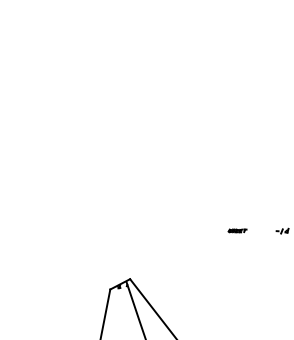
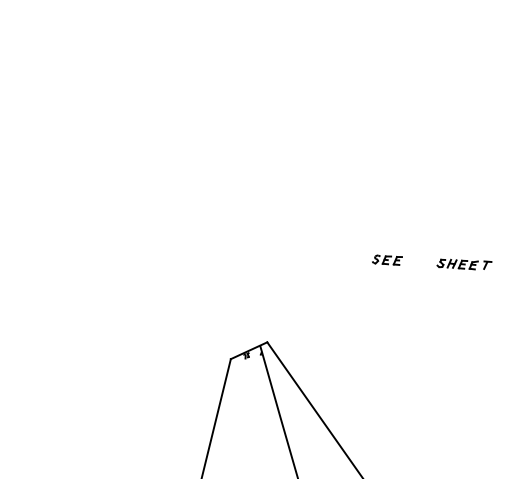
part: (194, 230) -> (386, 260), added
part: (237, 230) -> (464, 263), size x1.67

